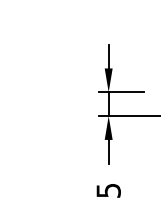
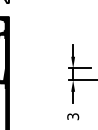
text: (107, 190) -> (72, 116), 5 -> 3

